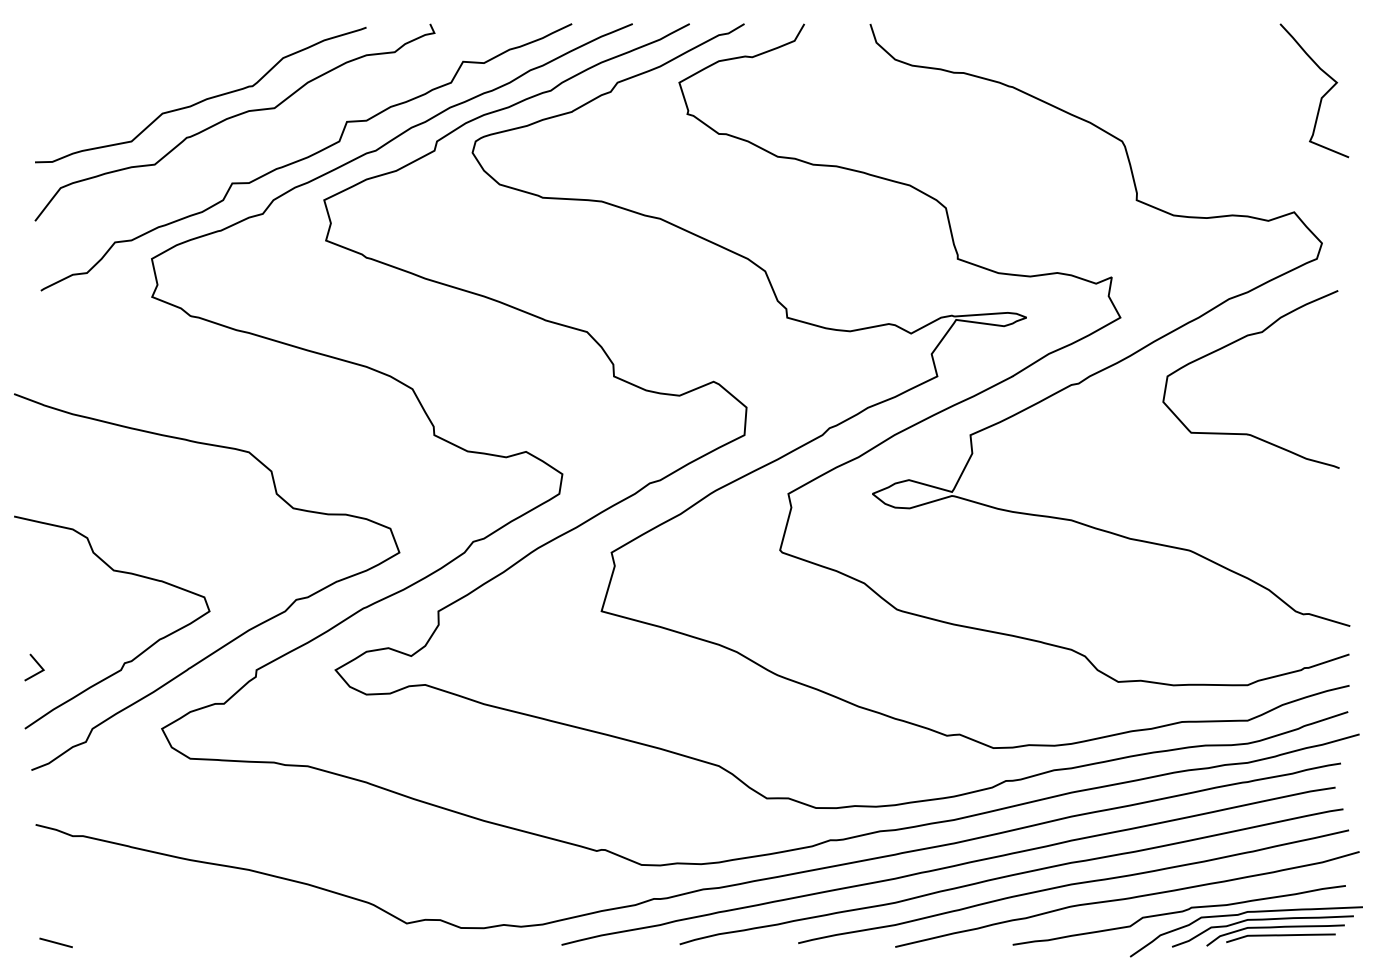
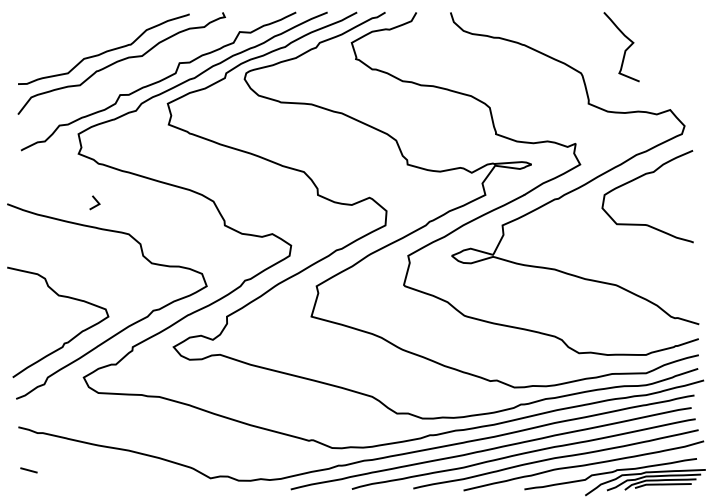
curve: (1319, 97) -> (624, 50), moved
line: (37, 666) -> (96, 202), moved
line: (55, 943) -> (28, 470), moved

